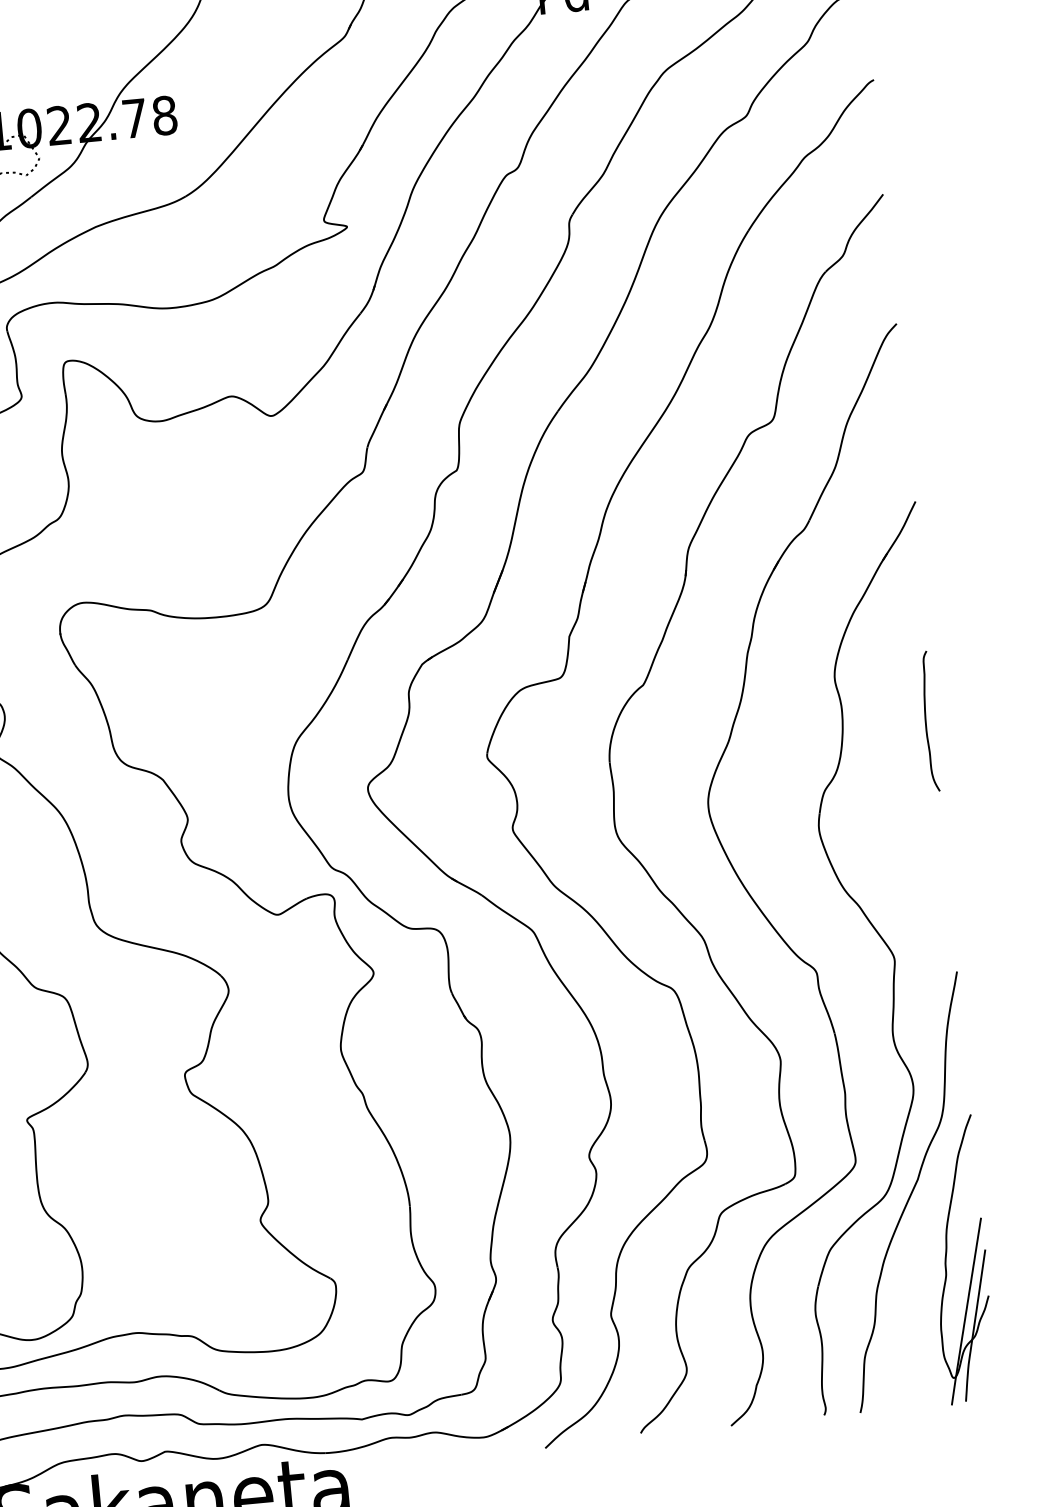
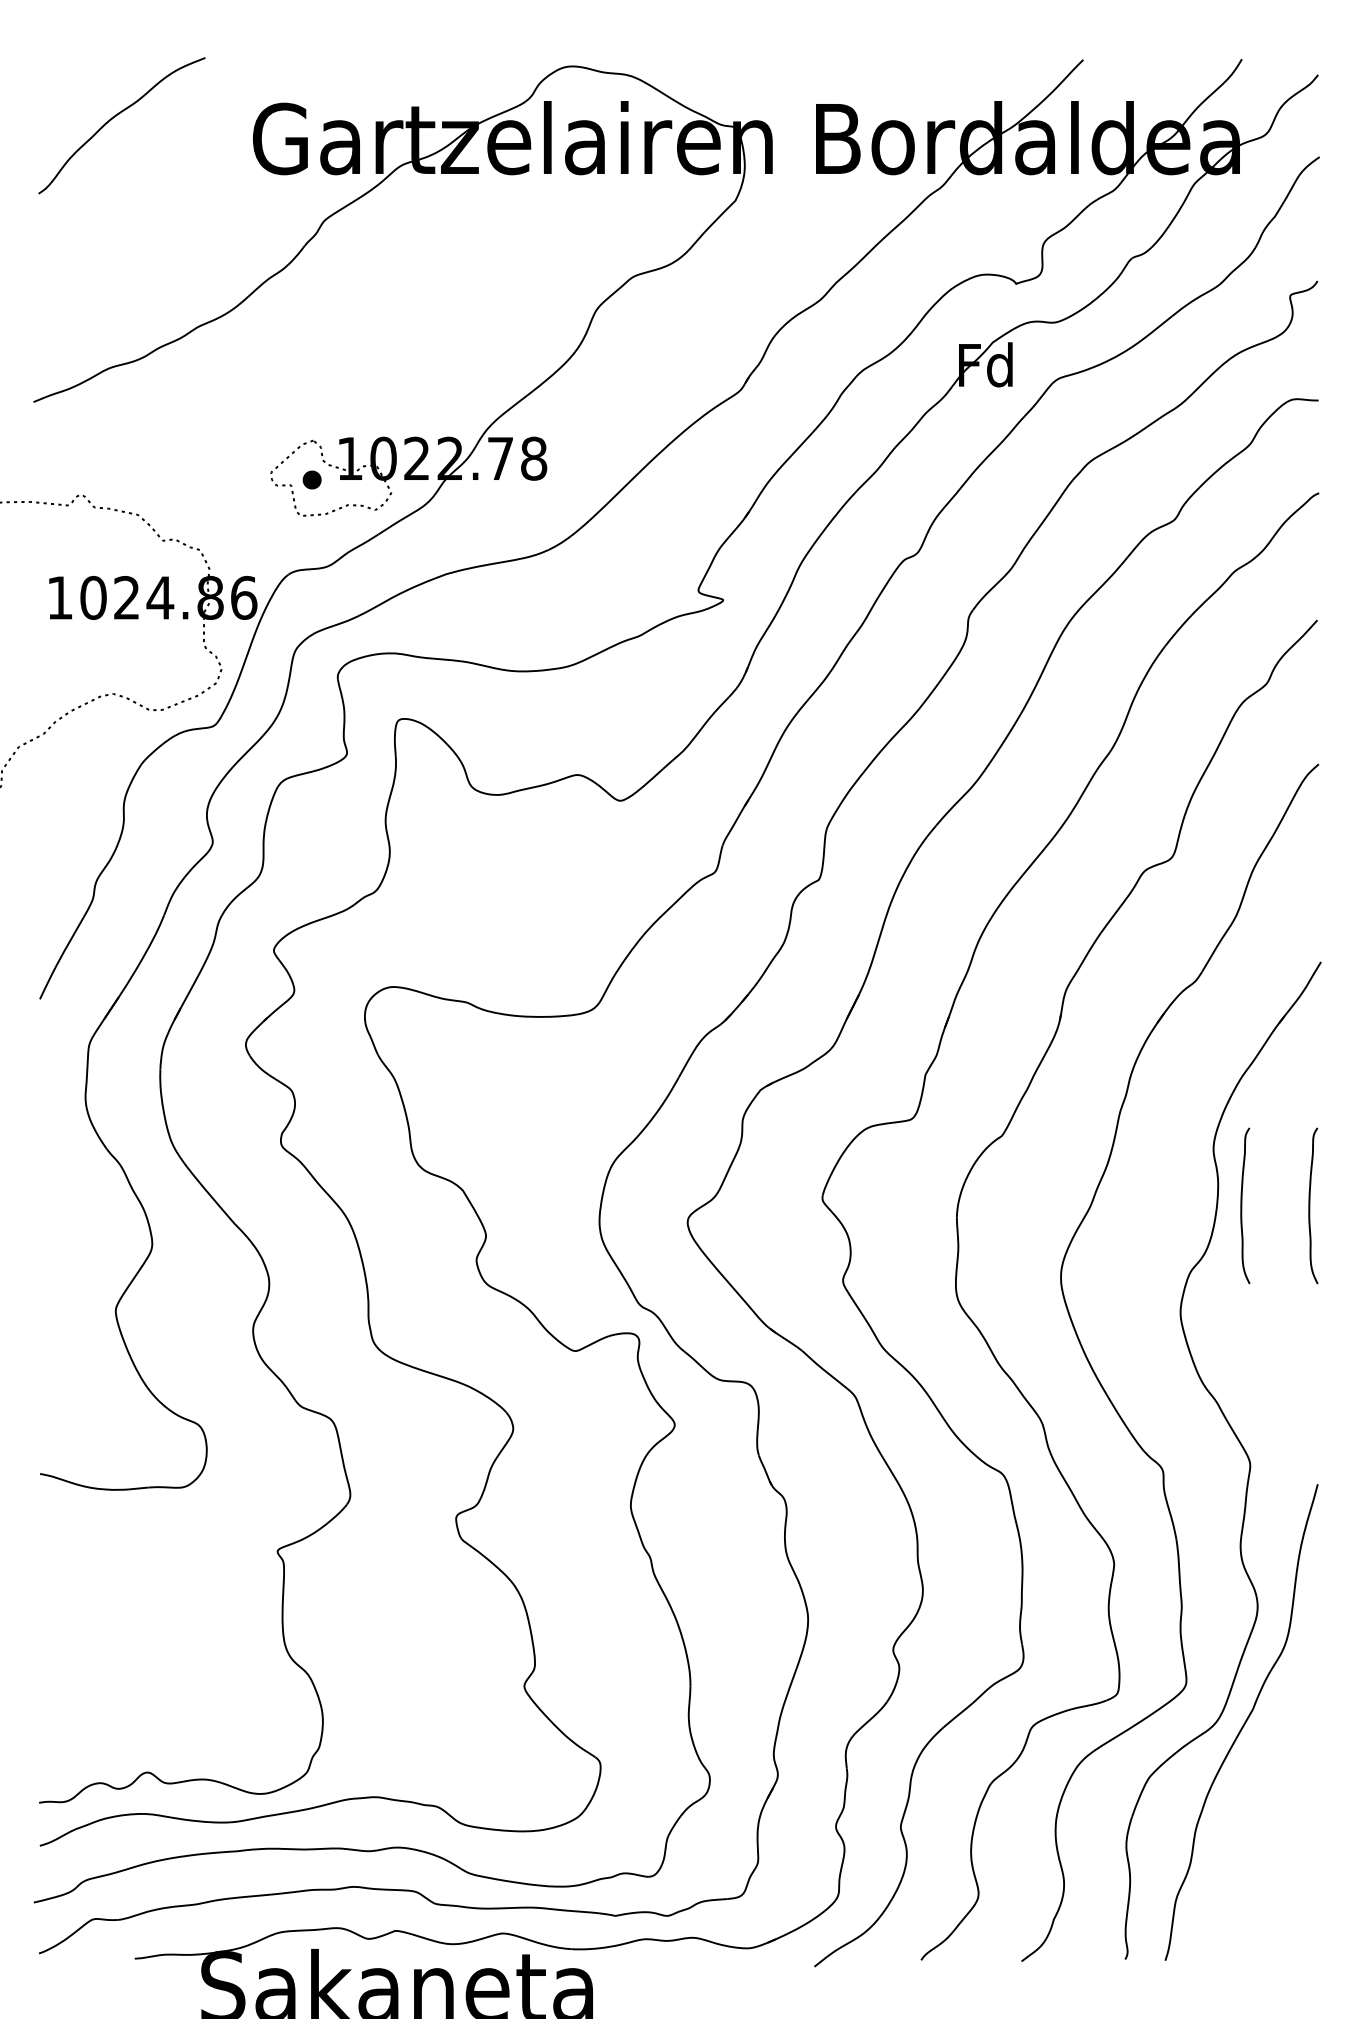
curve: (865, 727) -> (1242, 1205), added
part: (973, 1260) -> (1305, 1804), removed

